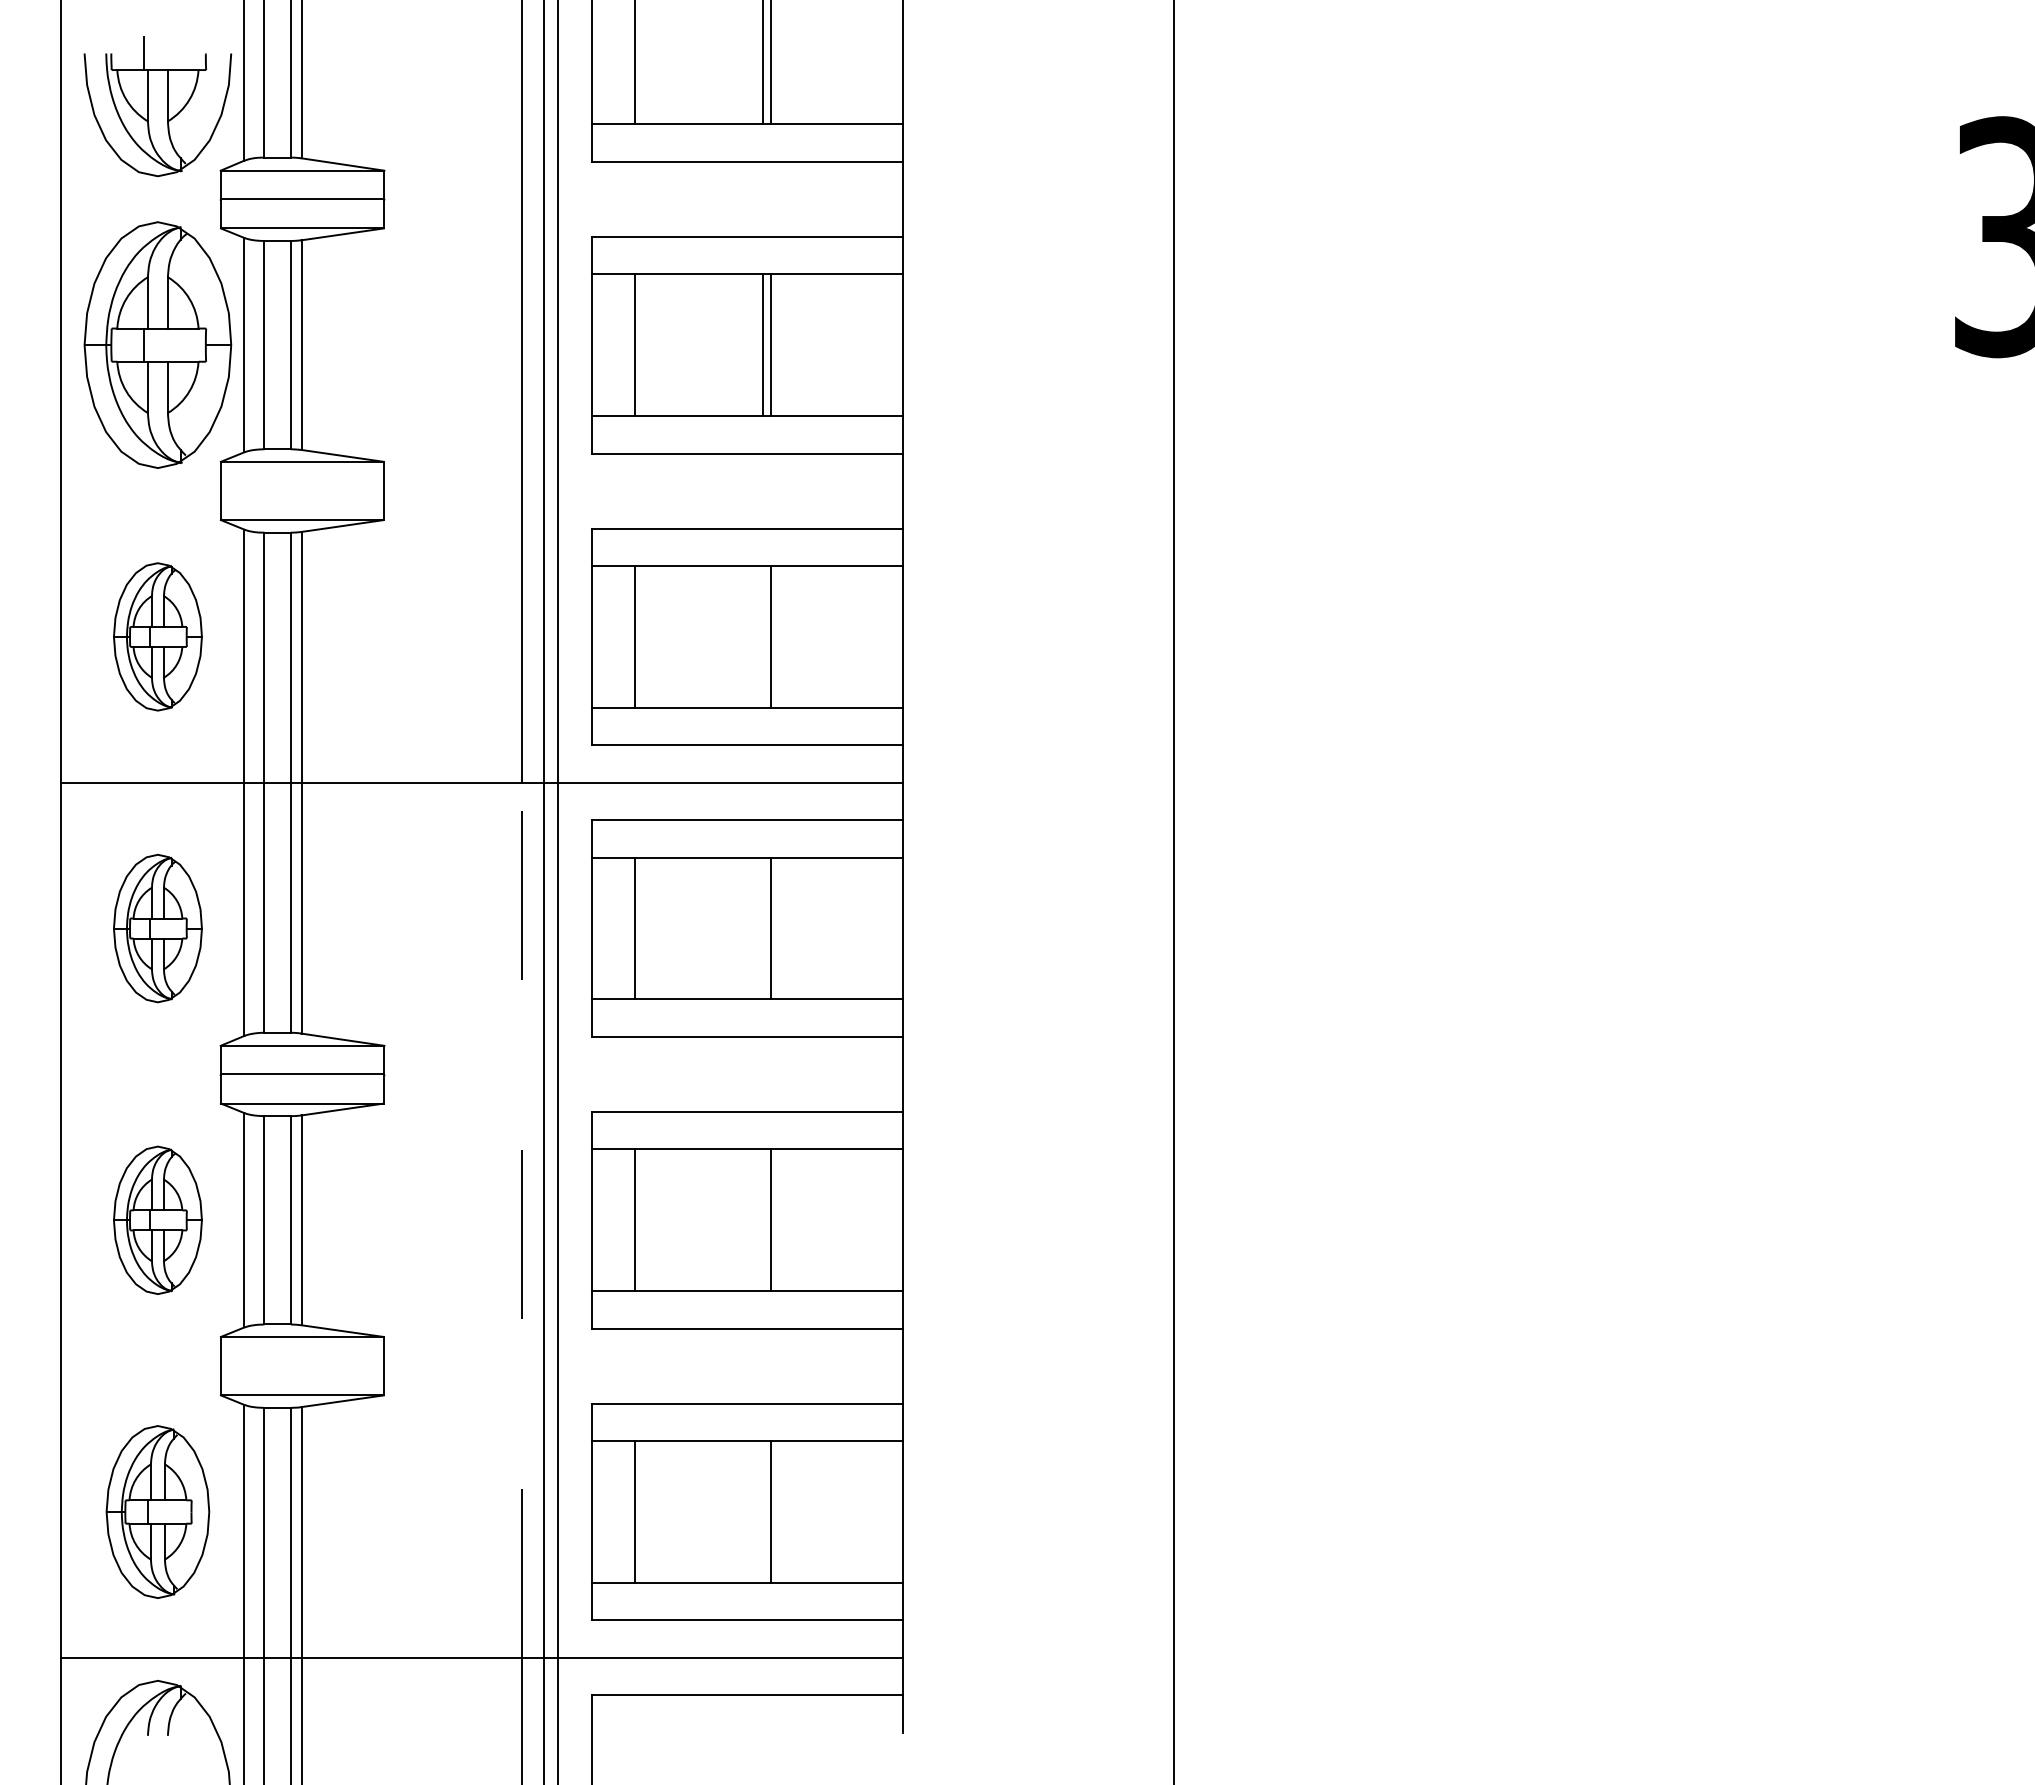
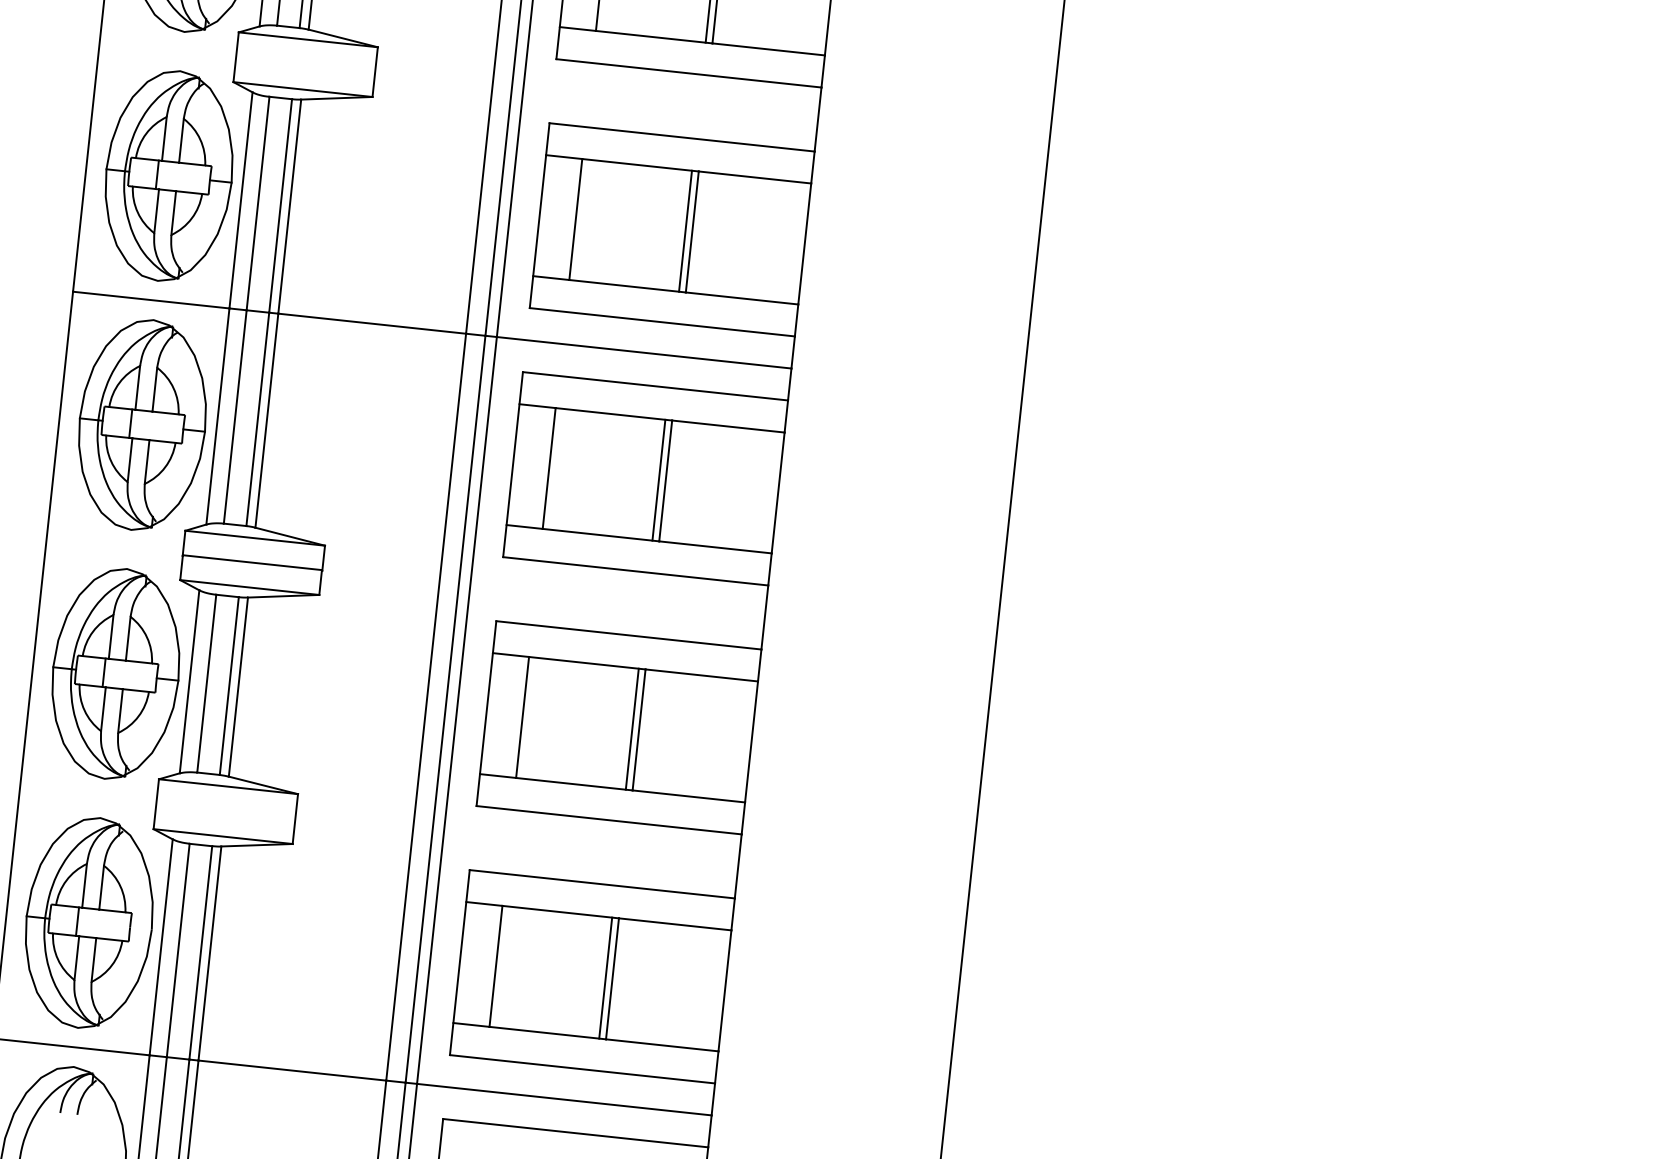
part: (157, 636) -> (168, 175), size x1.67
line: (763, 636) -> (685, 230), added
part: (157, 928) -> (142, 424), size x1.67
line: (763, 928) -> (659, 480), added
part: (157, 1220) -> (115, 674), size x1.67
line: (521, 1220) -> (426, 707), dashed -> solid
line: (763, 1220) -> (632, 729), added
part: (157, 1511) -> (88, 922), size x1.43
line: (763, 1511) -> (606, 977), added

